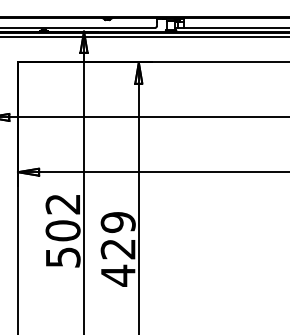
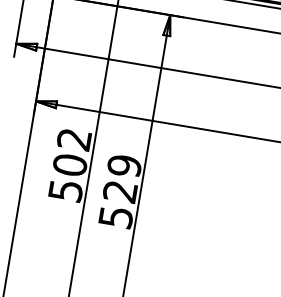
text: (118, 275) -> (116, 217), 429 -> 529

